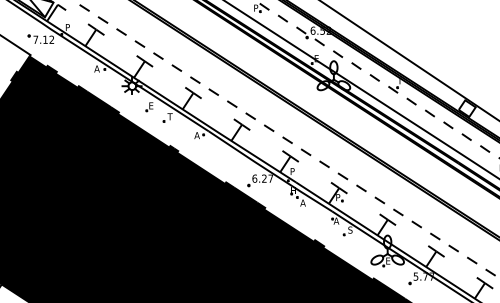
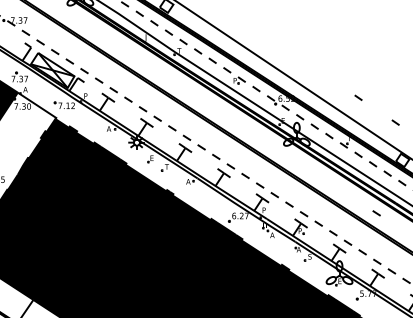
line: (411, 29) -> (358, 97), added
line: (458, 60) -> (395, 122), added
line: (434, 175) -> (376, 213), added

